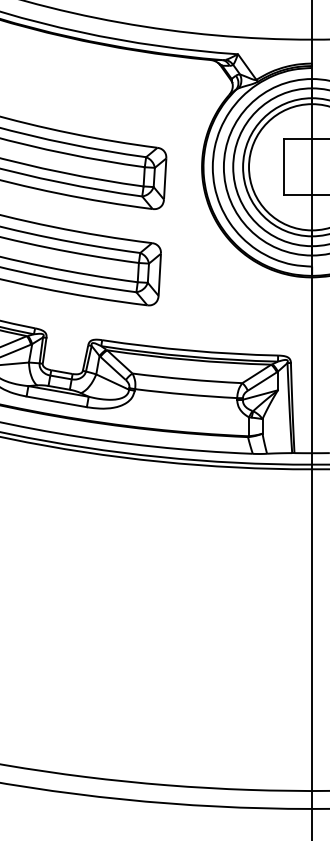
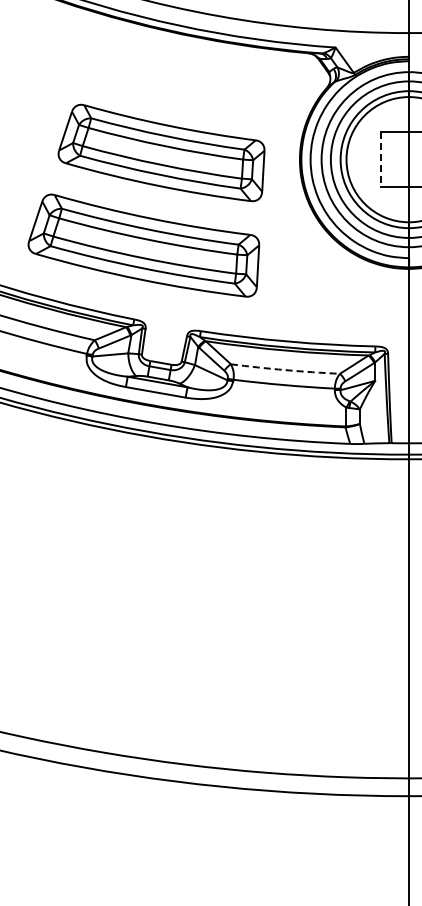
line: (284, 167) -> (381, 159), solid -> dashed
arc: (187, 379) -> (285, 370), solid -> dashed

